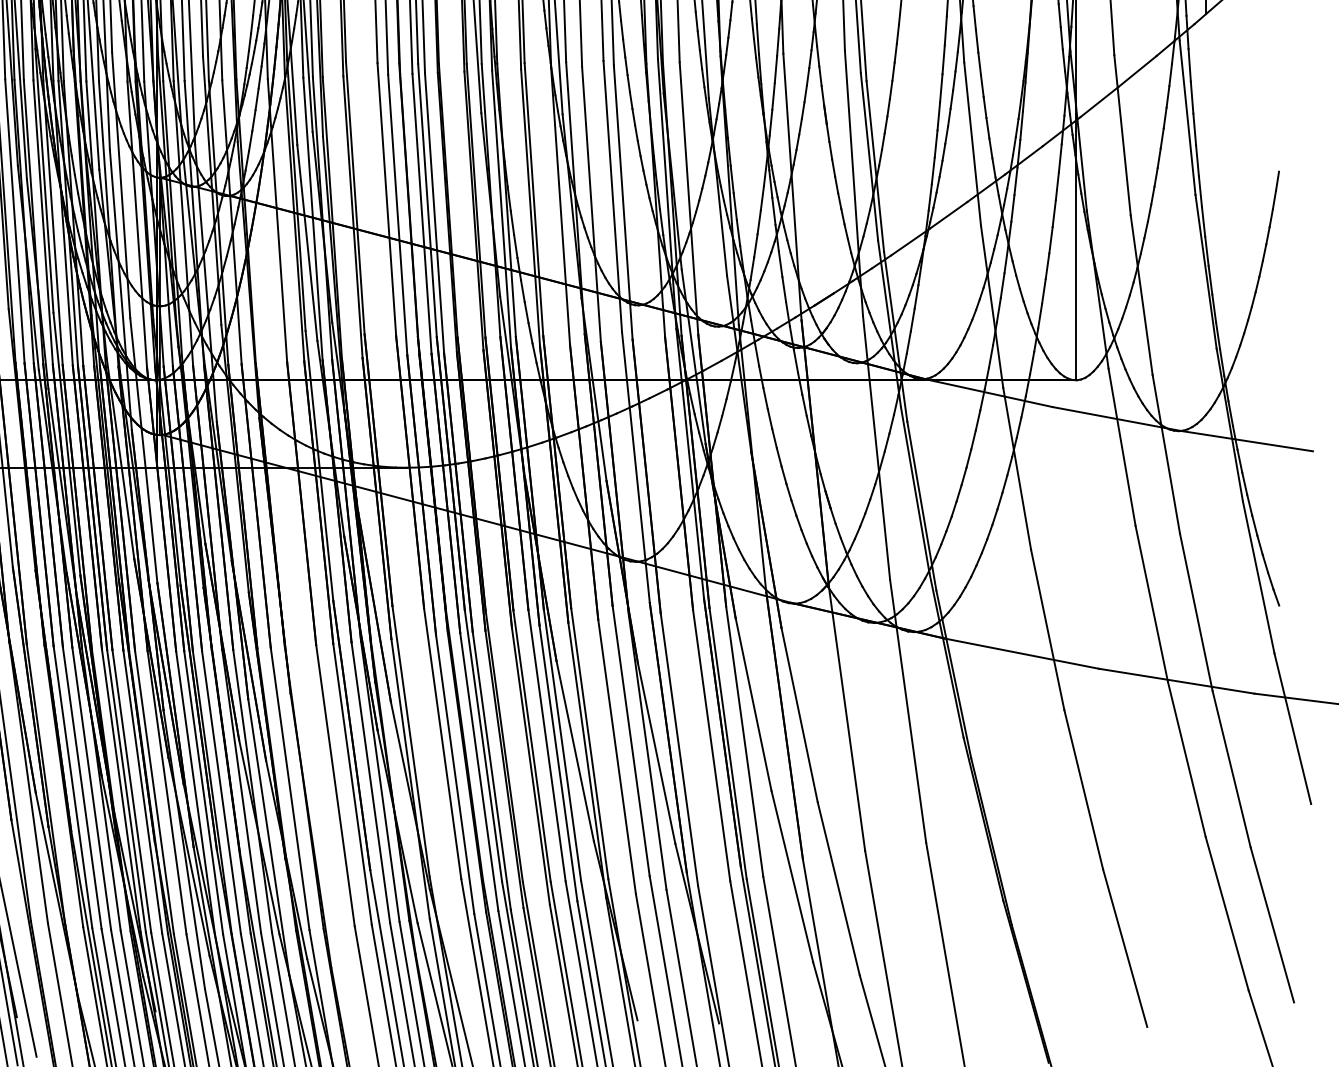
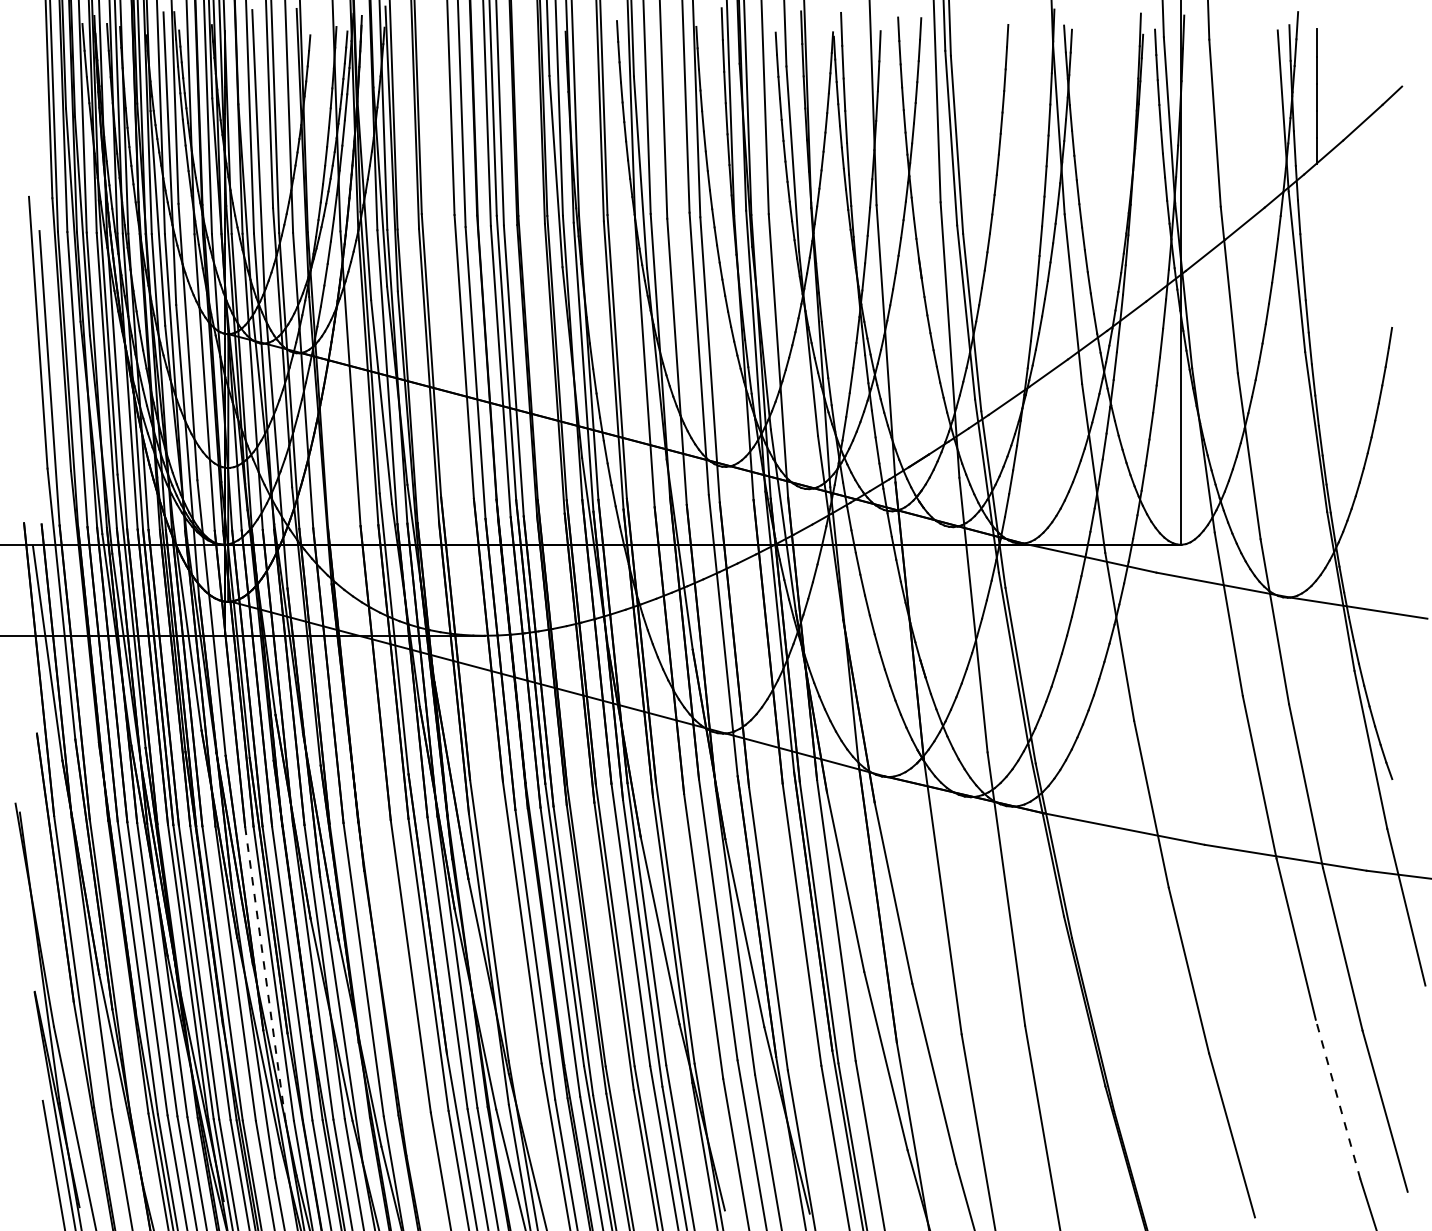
line: (195, 792) -> (265, 973), solid -> dashed
line: (1227, 913) -> (1338, 1099), solid -> dashed

